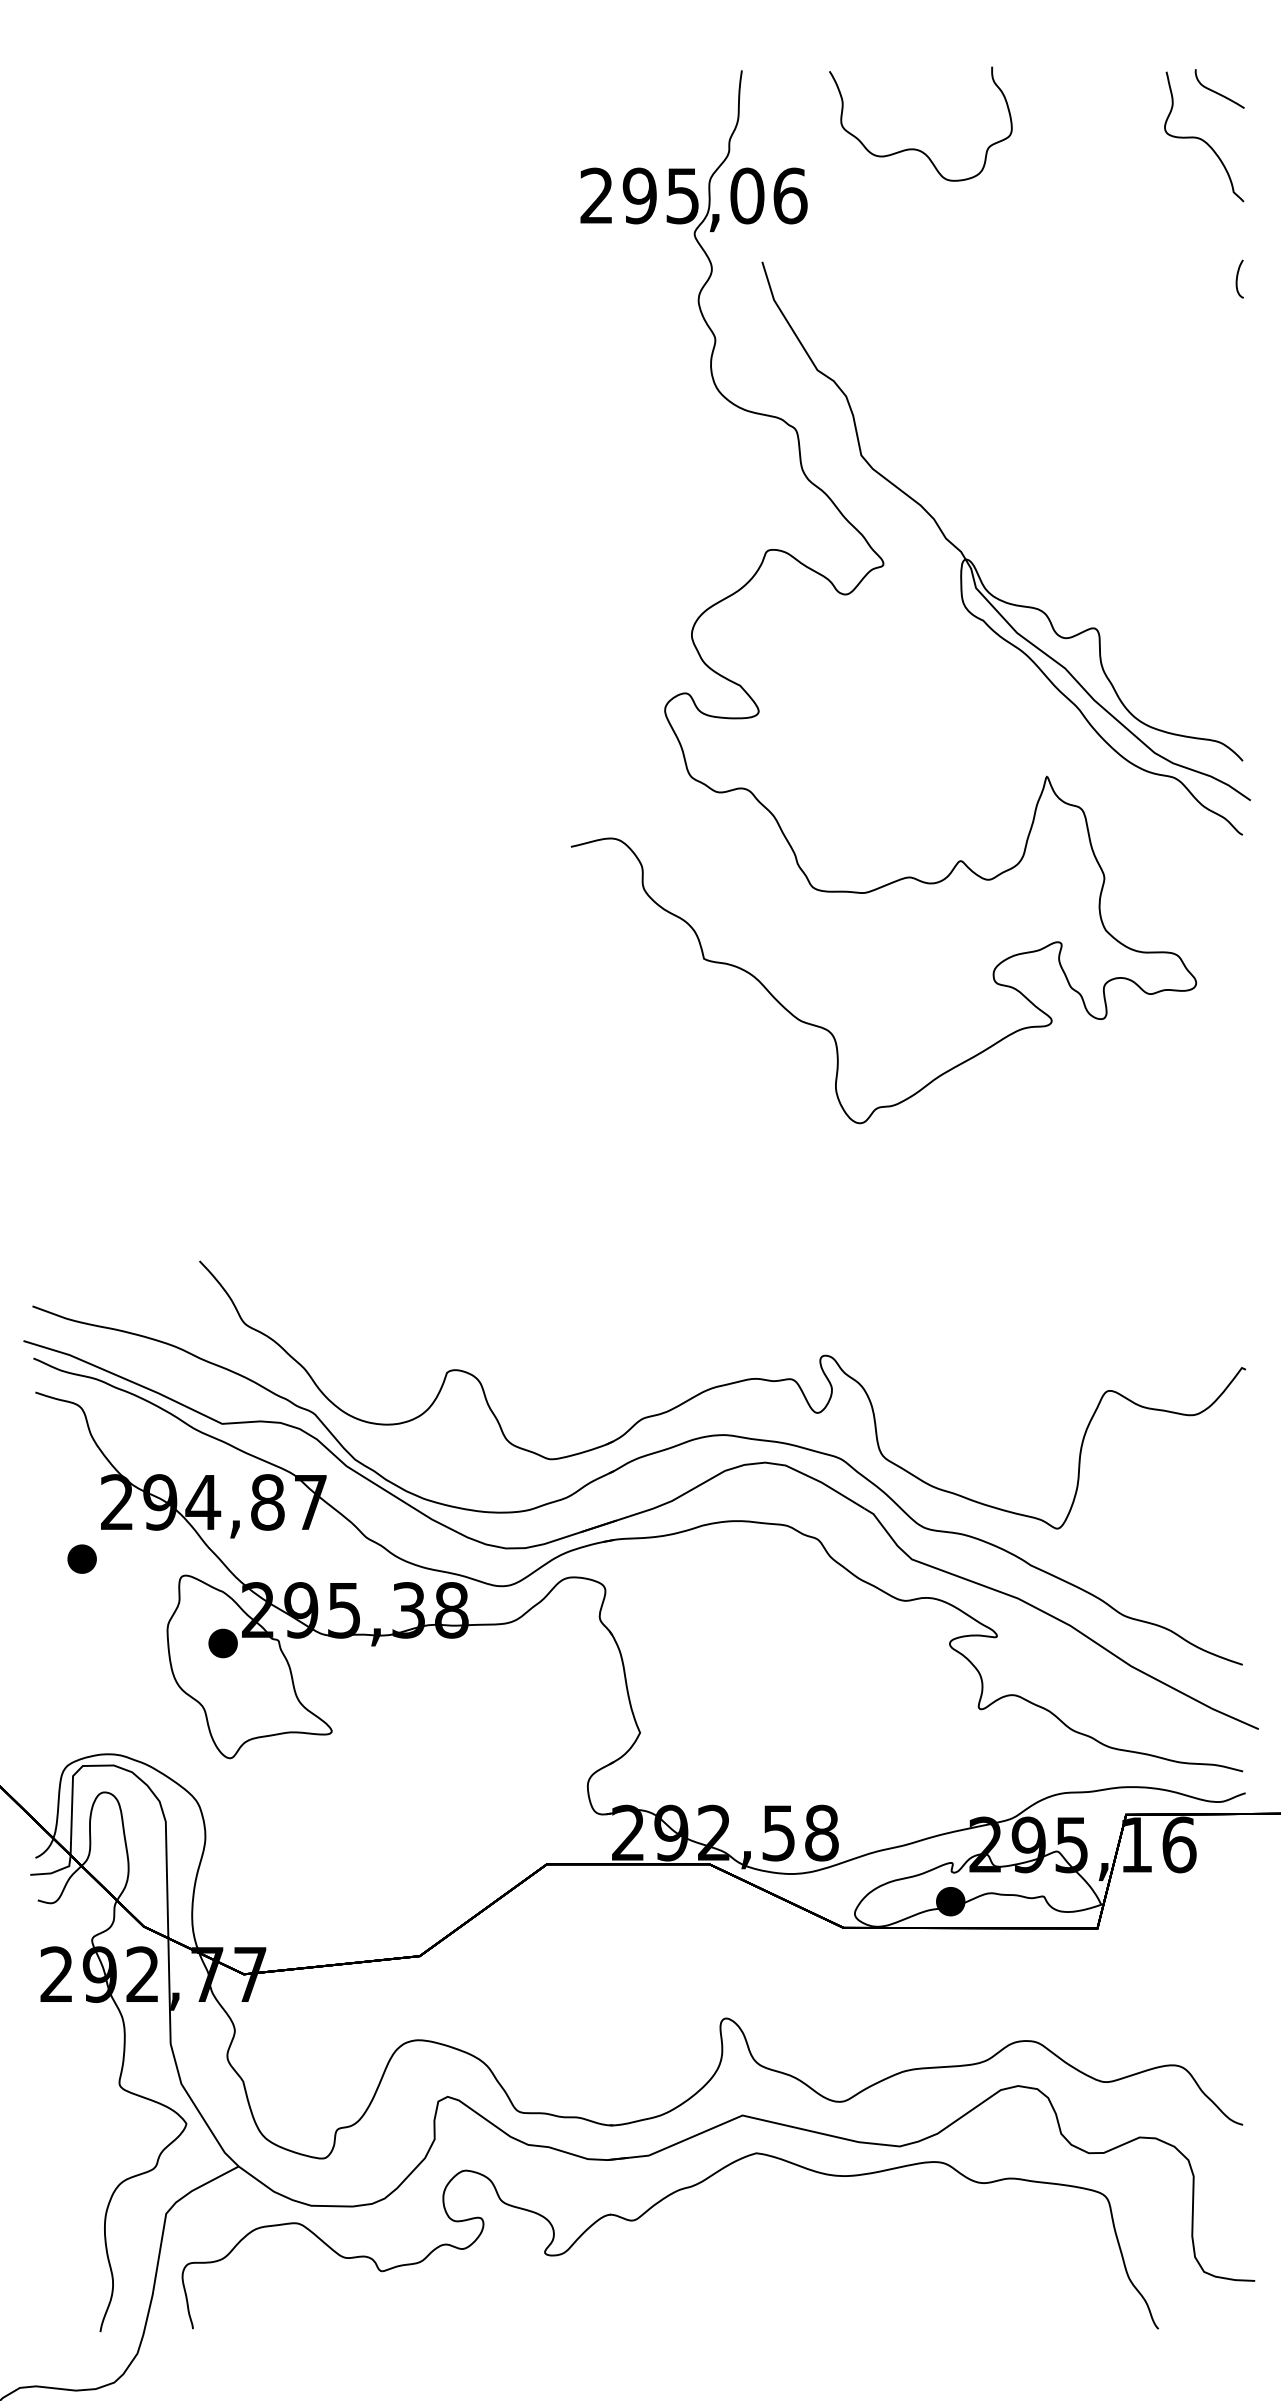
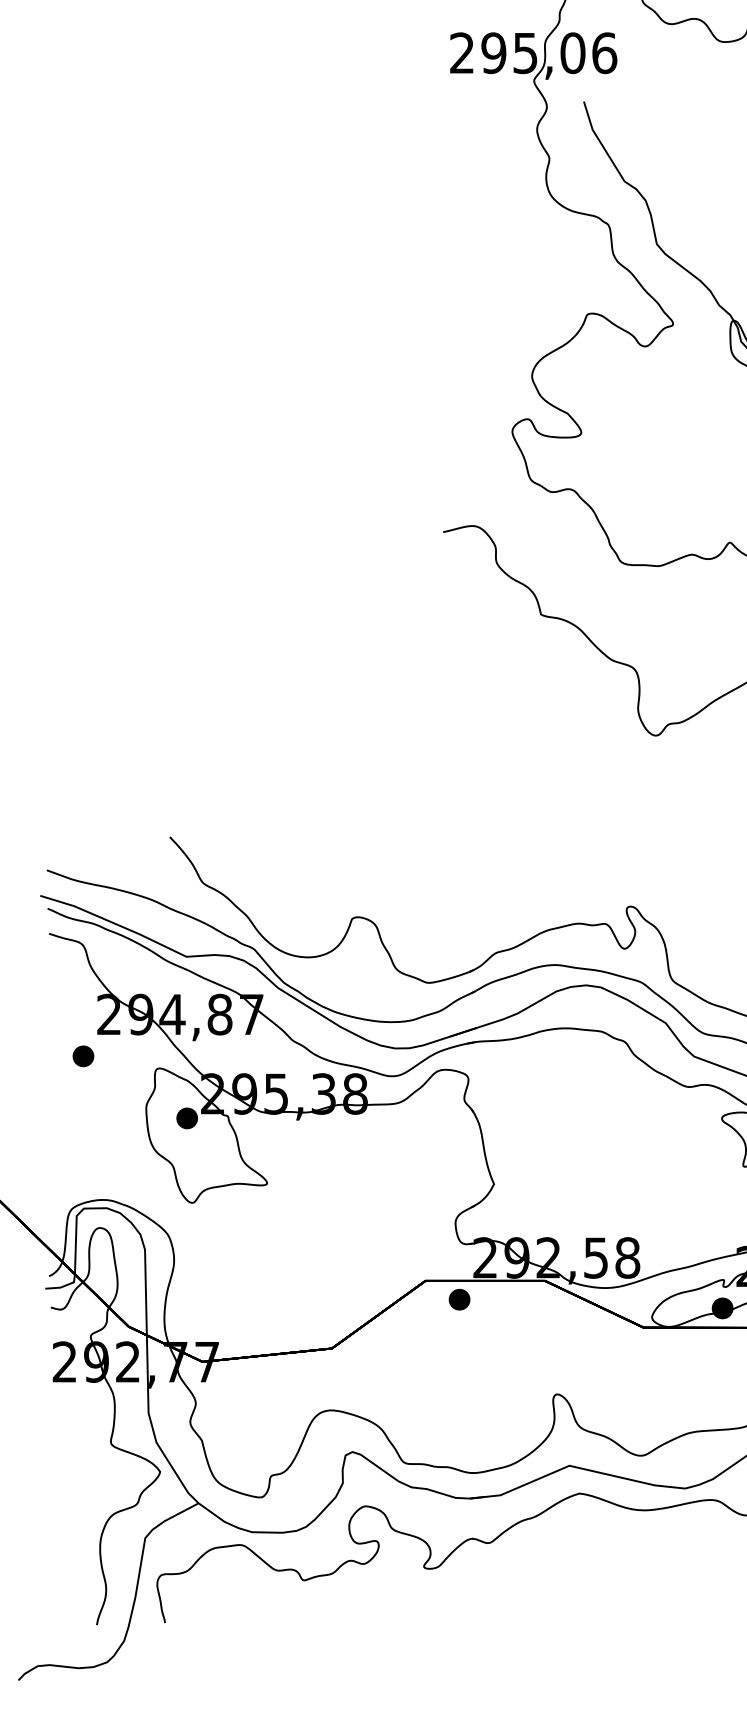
part: (592, 1889) -> (459, 1299), added

